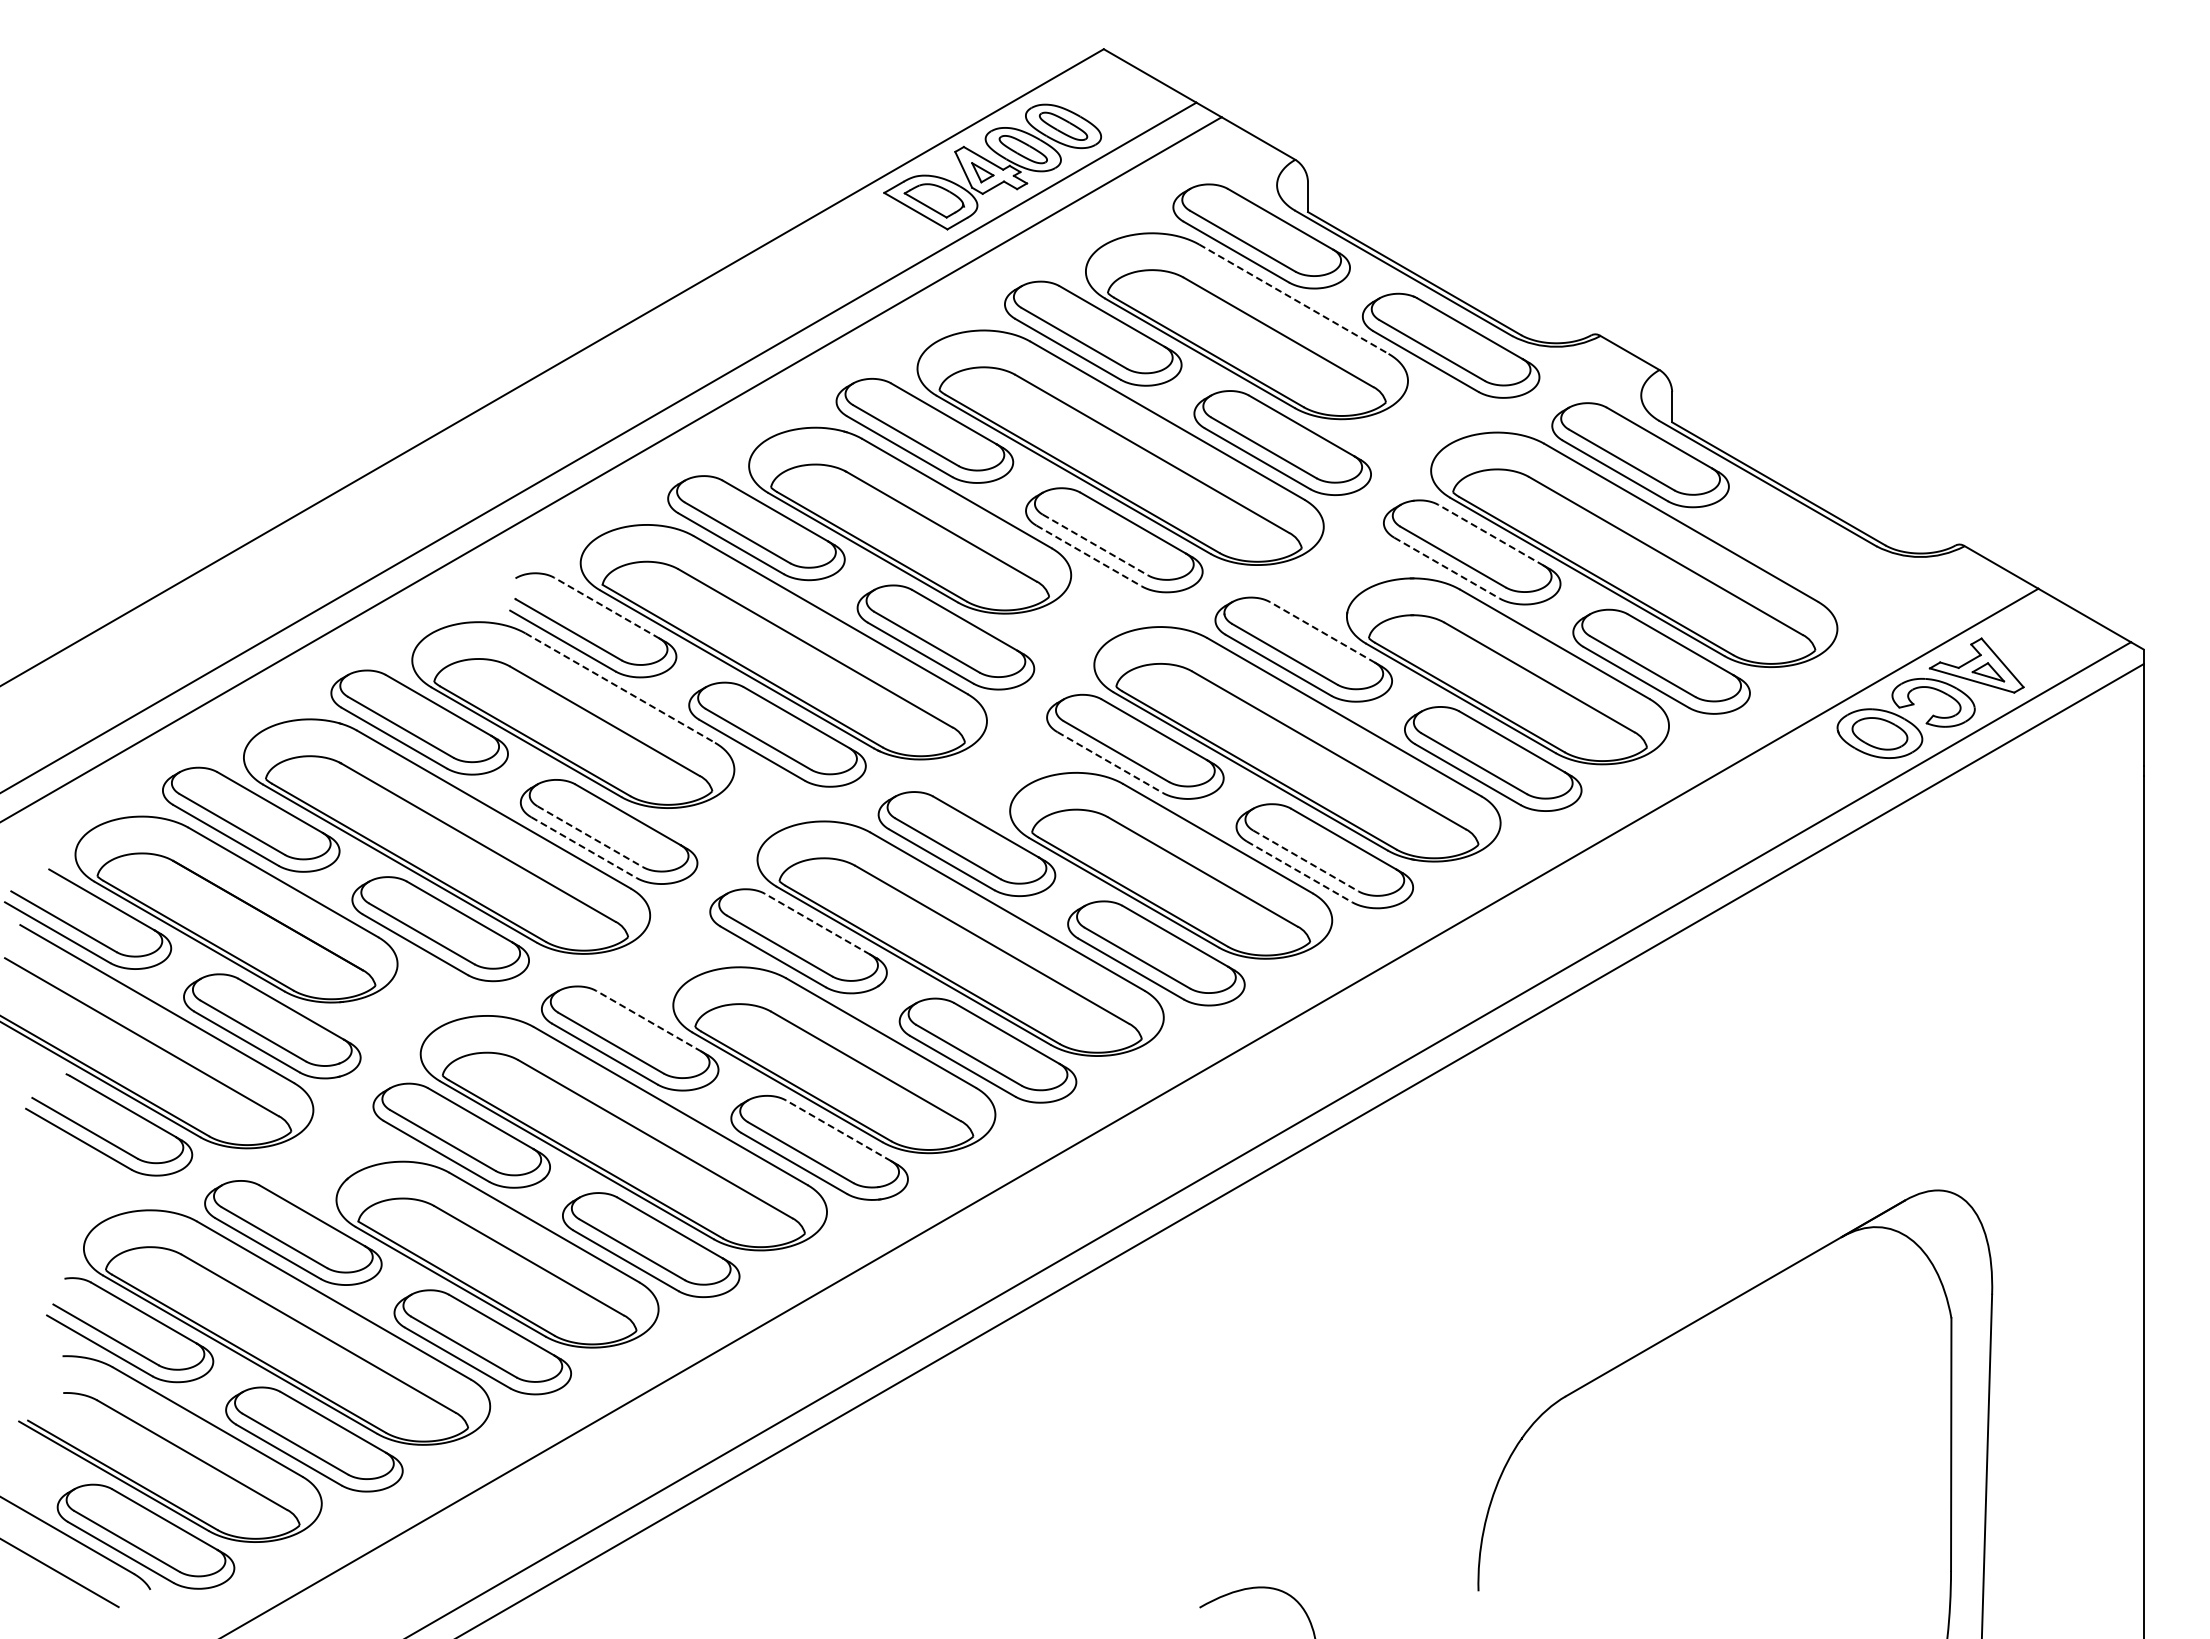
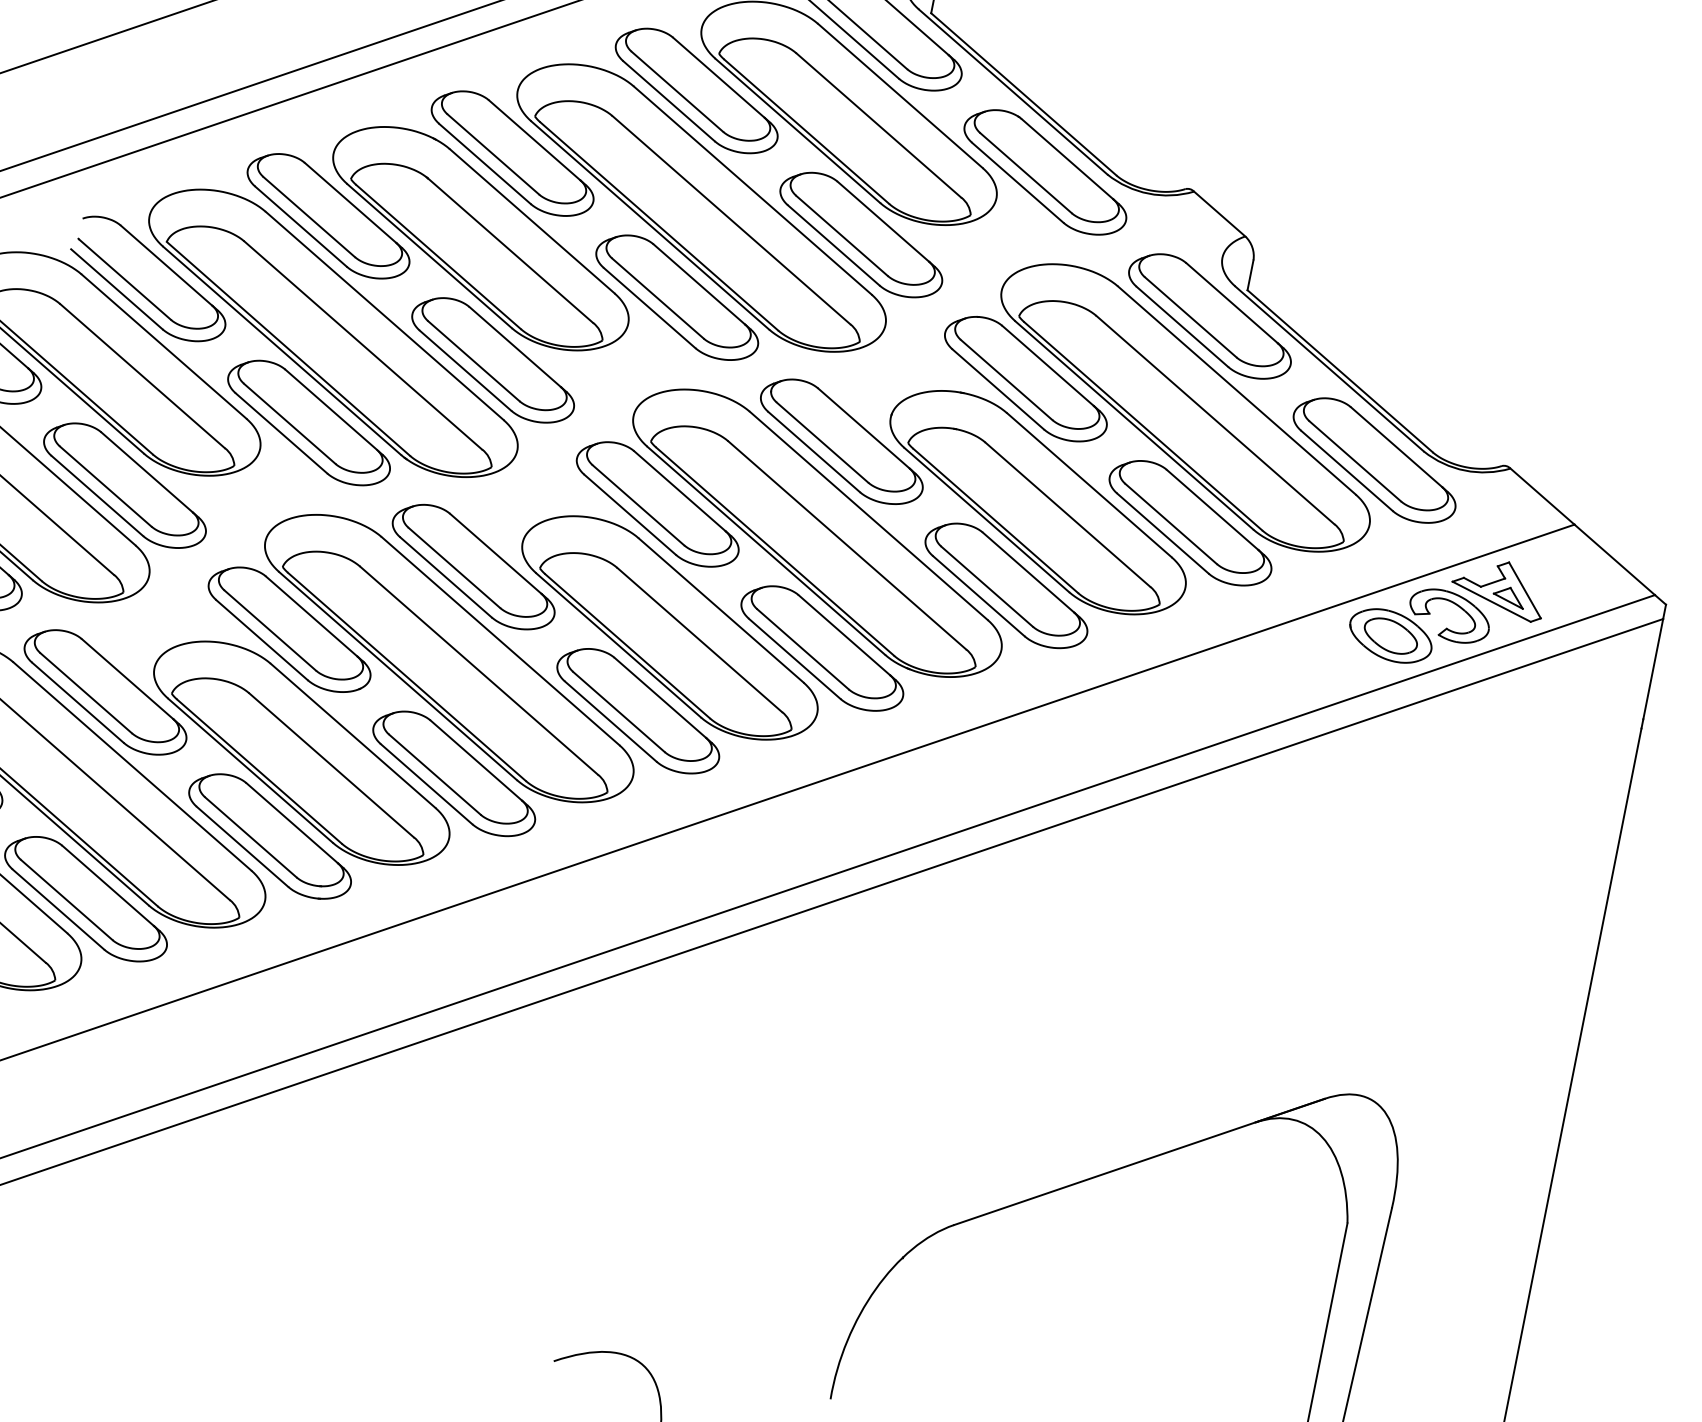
line: (1294, 299) -> (900, 96), dashed -> solid
line: (1491, 535) -> (1048, 366), dashed -> solid
line: (1095, 544) -> (658, 298), dashed -> solid
line: (1089, 555) -> (650, 307), dashed -> solid
part: (1829, 564) -> (1374, 460), added
line: (1446, 568) -> (997, 389), dashed -> solid
line: (607, 608) -> (167, 266), dashed -> solid
line: (1322, 632) -> (863, 428), dashed -> solid
line: (620, 688) -> (164, 347), dashed -> solid
line: (1110, 762) -> (630, 514), dashed -> solid
line: (590, 836) -> (106, 486), dashed -> solid
line: (583, 847) -> (97, 495), dashed -> solid
line: (1305, 860) -> (802, 648), dashed -> solid
line: (1299, 871) -> (794, 658), dashed -> solid
line: (817, 924) -> (311, 616), dashed -> solid
line: (649, 1021) -> (127, 679), dashed -> solid
line: (838, 1130) -> (292, 822), dashed -> solid

